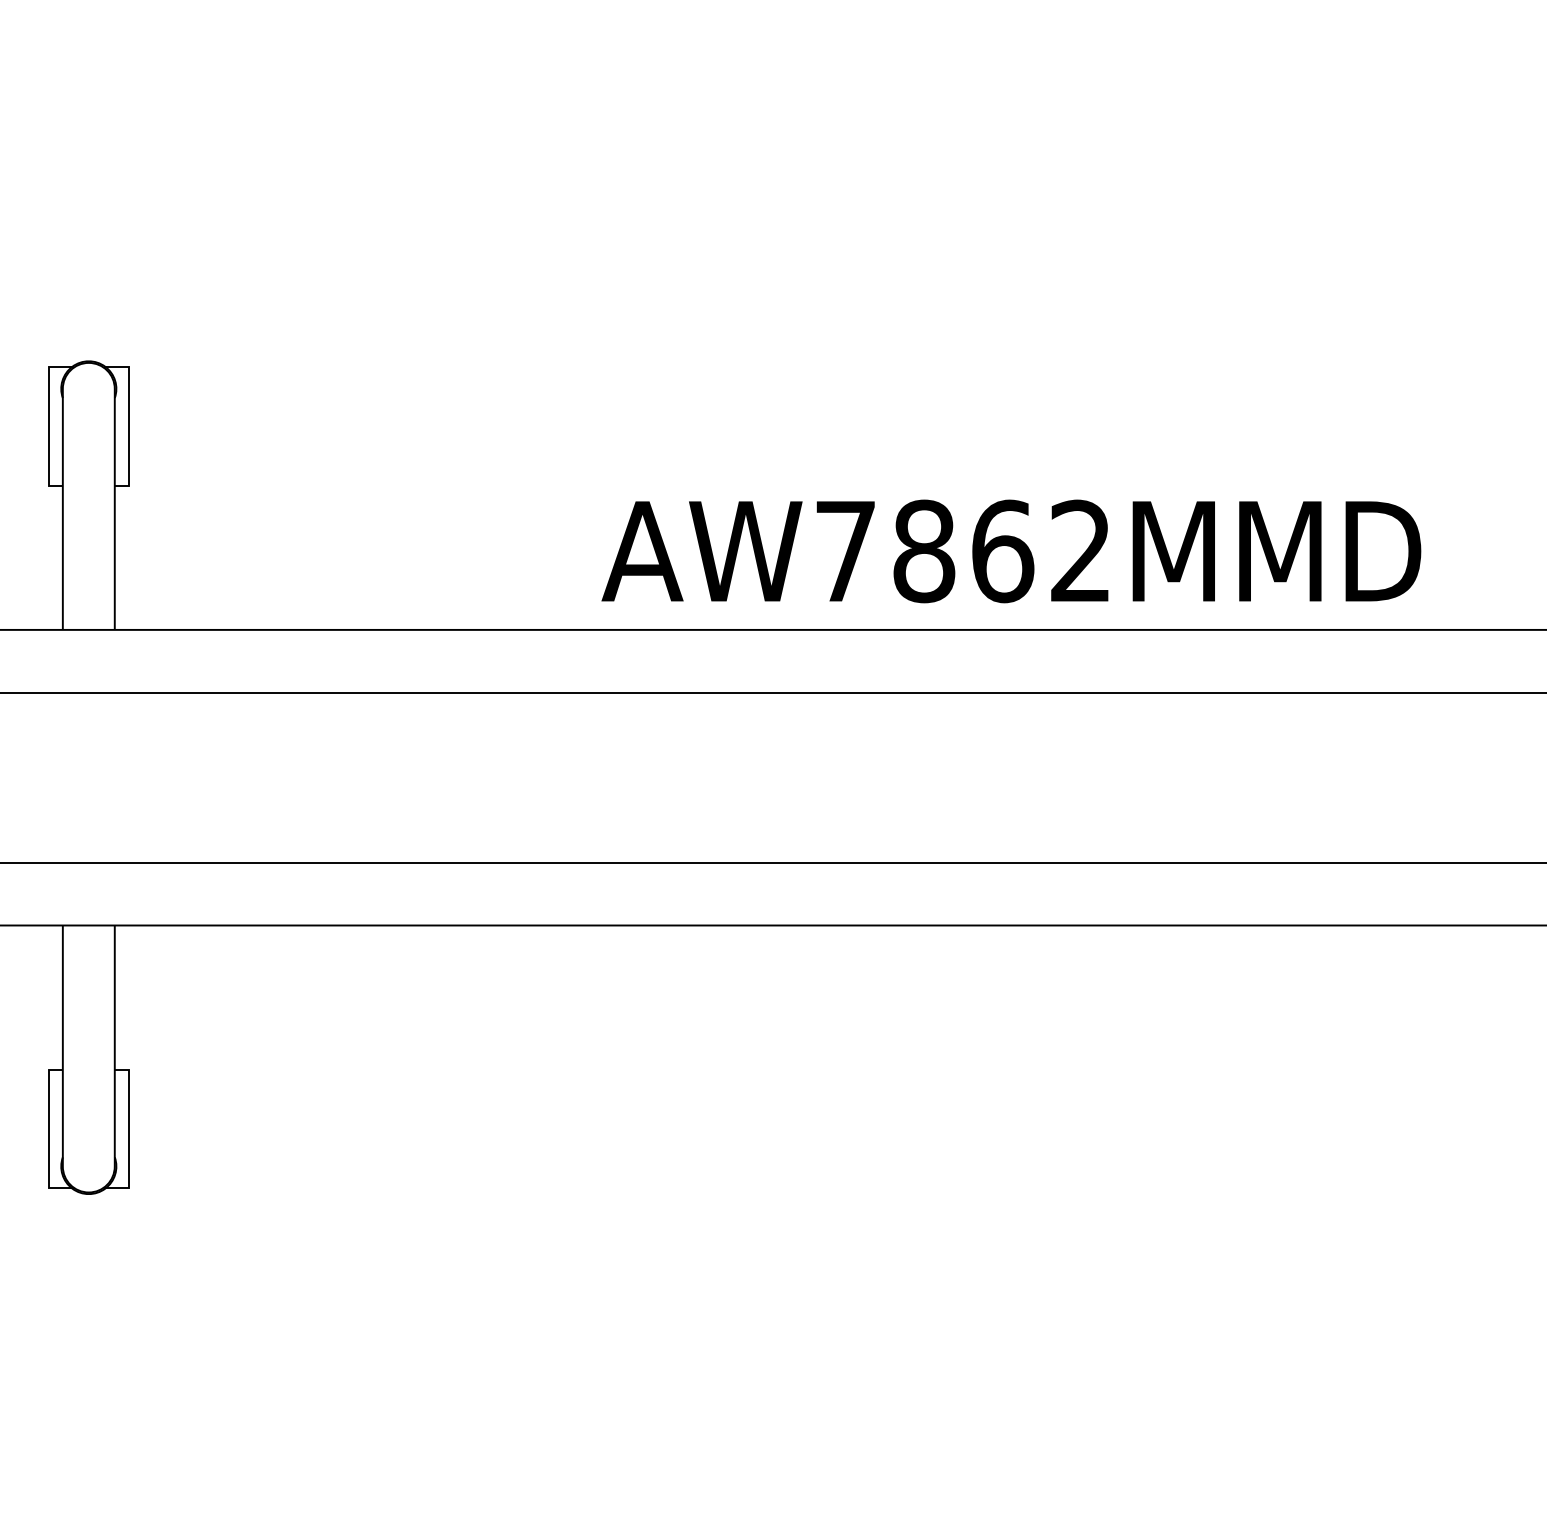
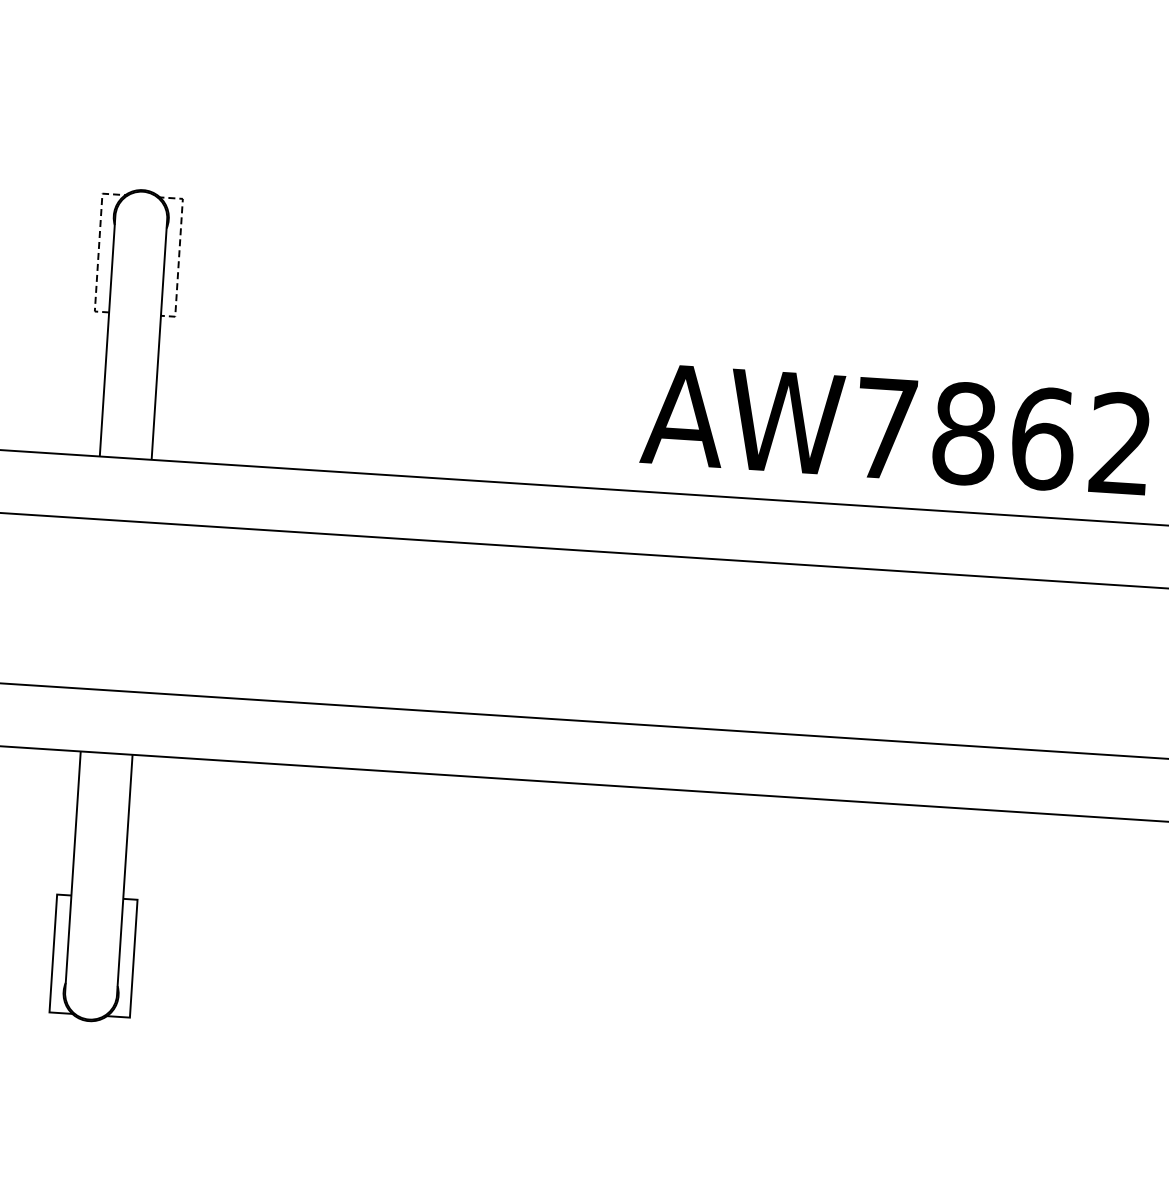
line: (48, 421) -> (98, 247), solid -> dashed
line: (129, 421) -> (179, 252), solid -> dashed

